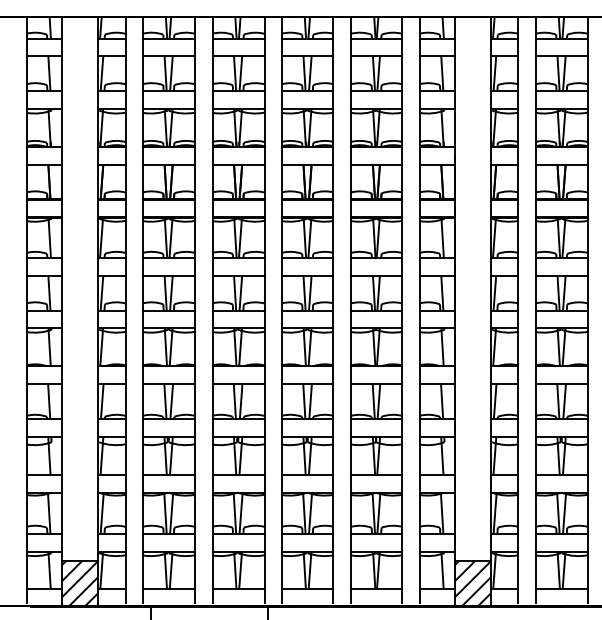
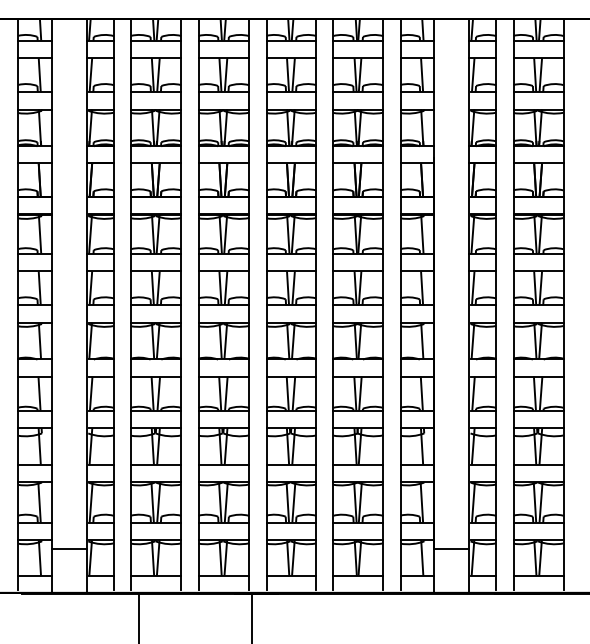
hatch: (79, 583) -> (69, 570), removed
hatch: (472, 583) -> (451, 570), removed

